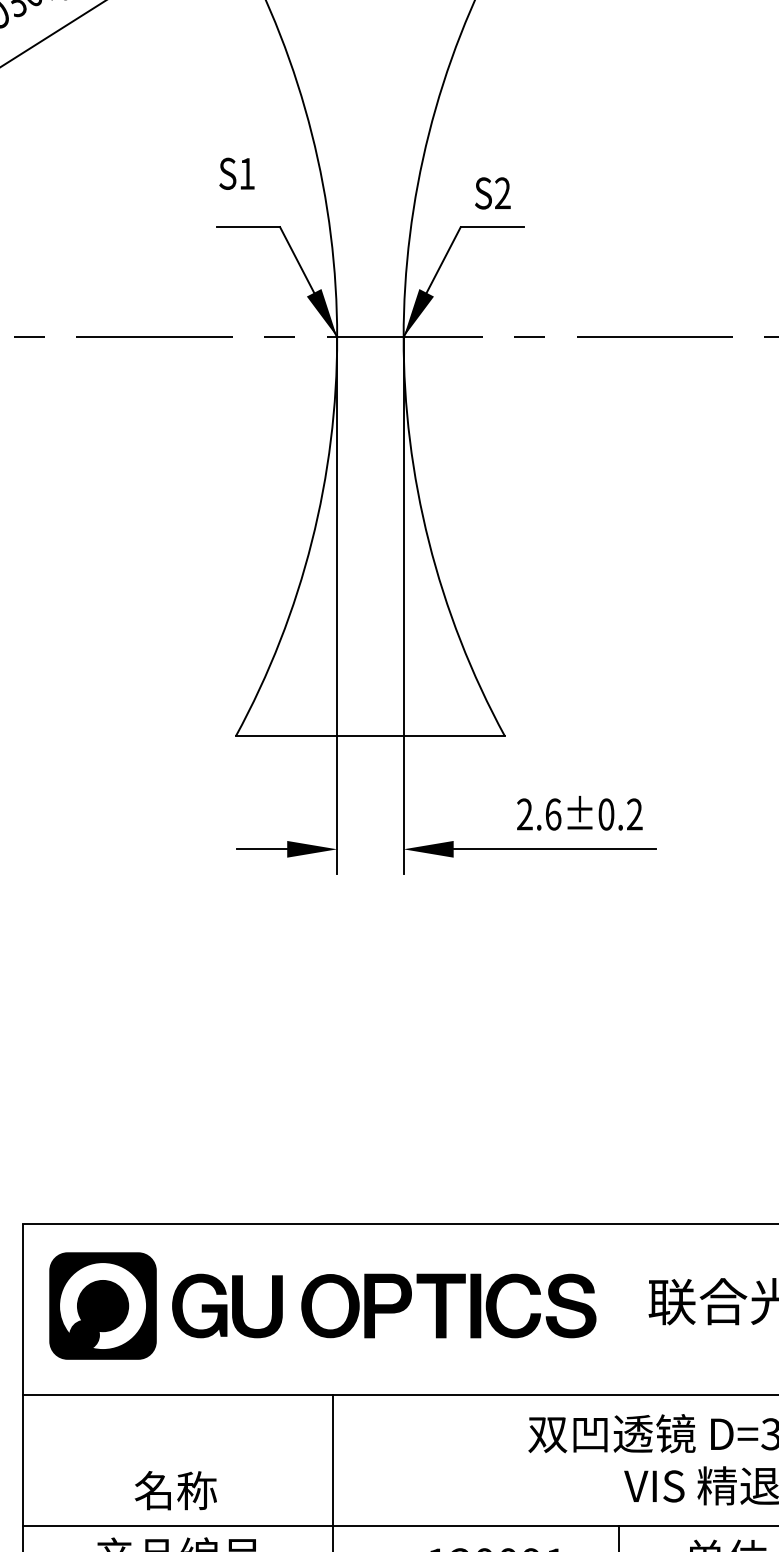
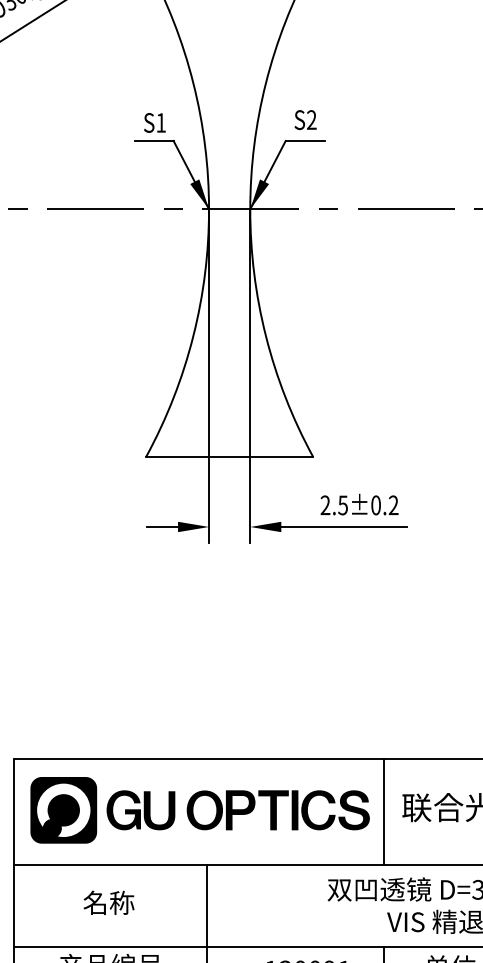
text: (236, 173) -> (154, 122), moved
text: (553, 814) -> (343, 505), 2.6±0.2 -> 2.5±0.2
line: (620, 1307) -> (384, 811), added
text: (175, 1490) -> (108, 902), moved

